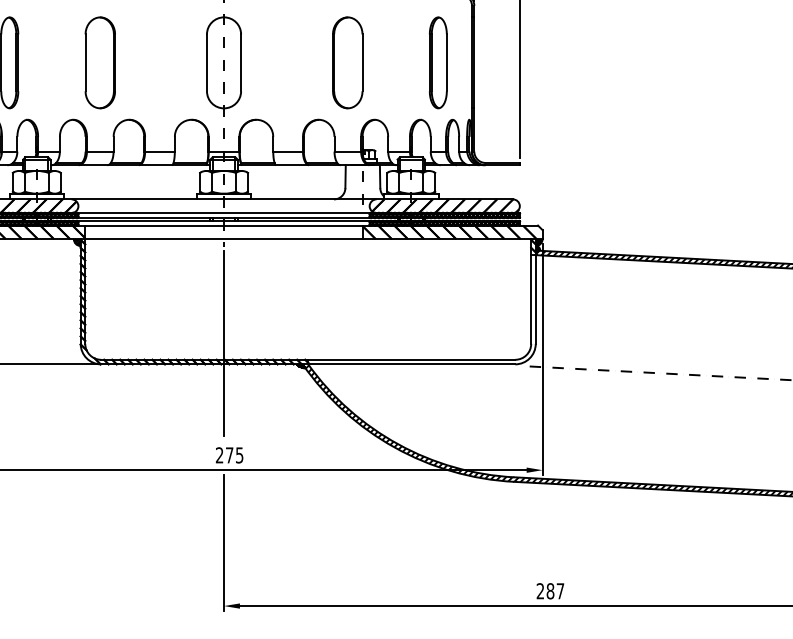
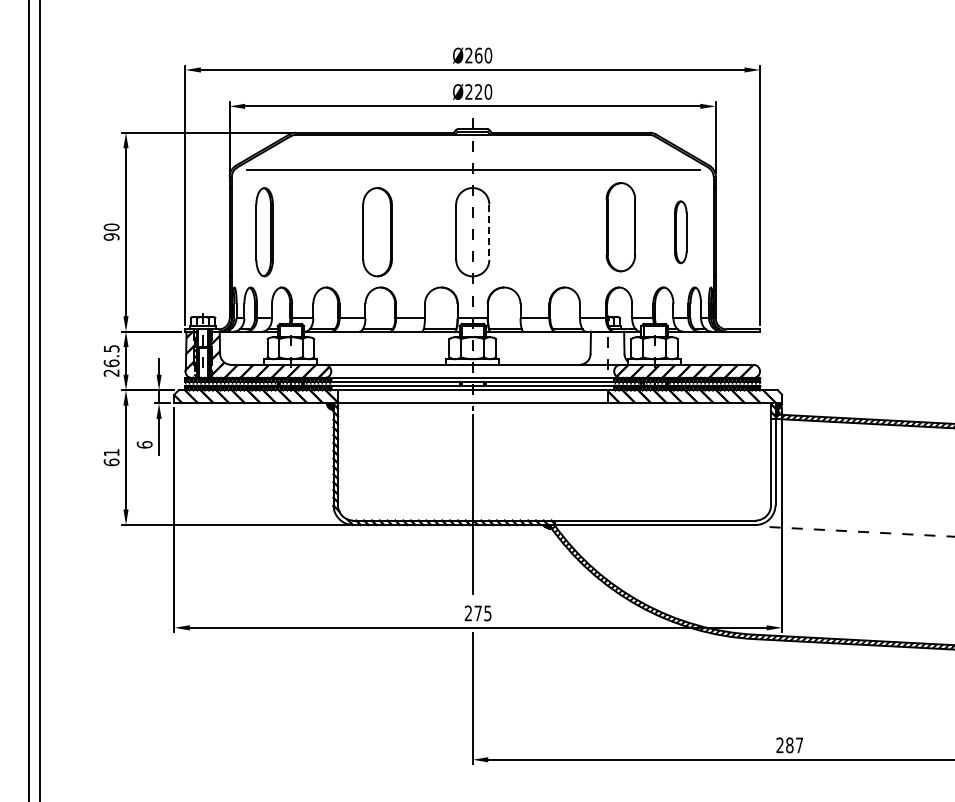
part: (100, 63) -> (377, 232), moved
line: (241, 63) -> (489, 232), solid -> dashed
part: (347, 63) -> (620, 227), moved
part: (437, 63) -> (680, 232), size x0.7

